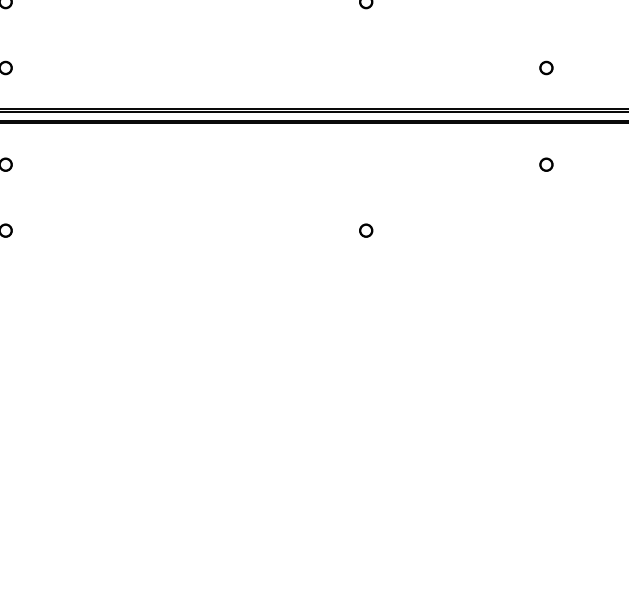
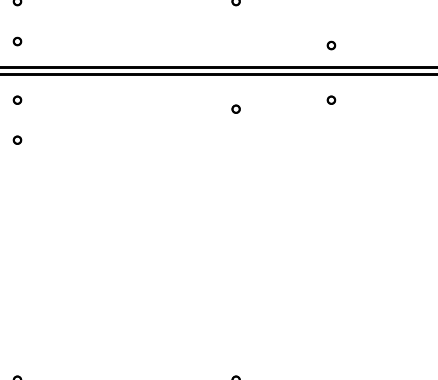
part: (546, 67) -> (331, 45), moved
part: (546, 163) -> (331, 99), moved
part: (365, 229) -> (235, 108), moved

